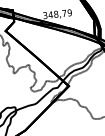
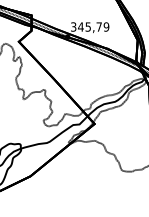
text: (56, 13) -> (88, 26), 348,79 -> 345,79

